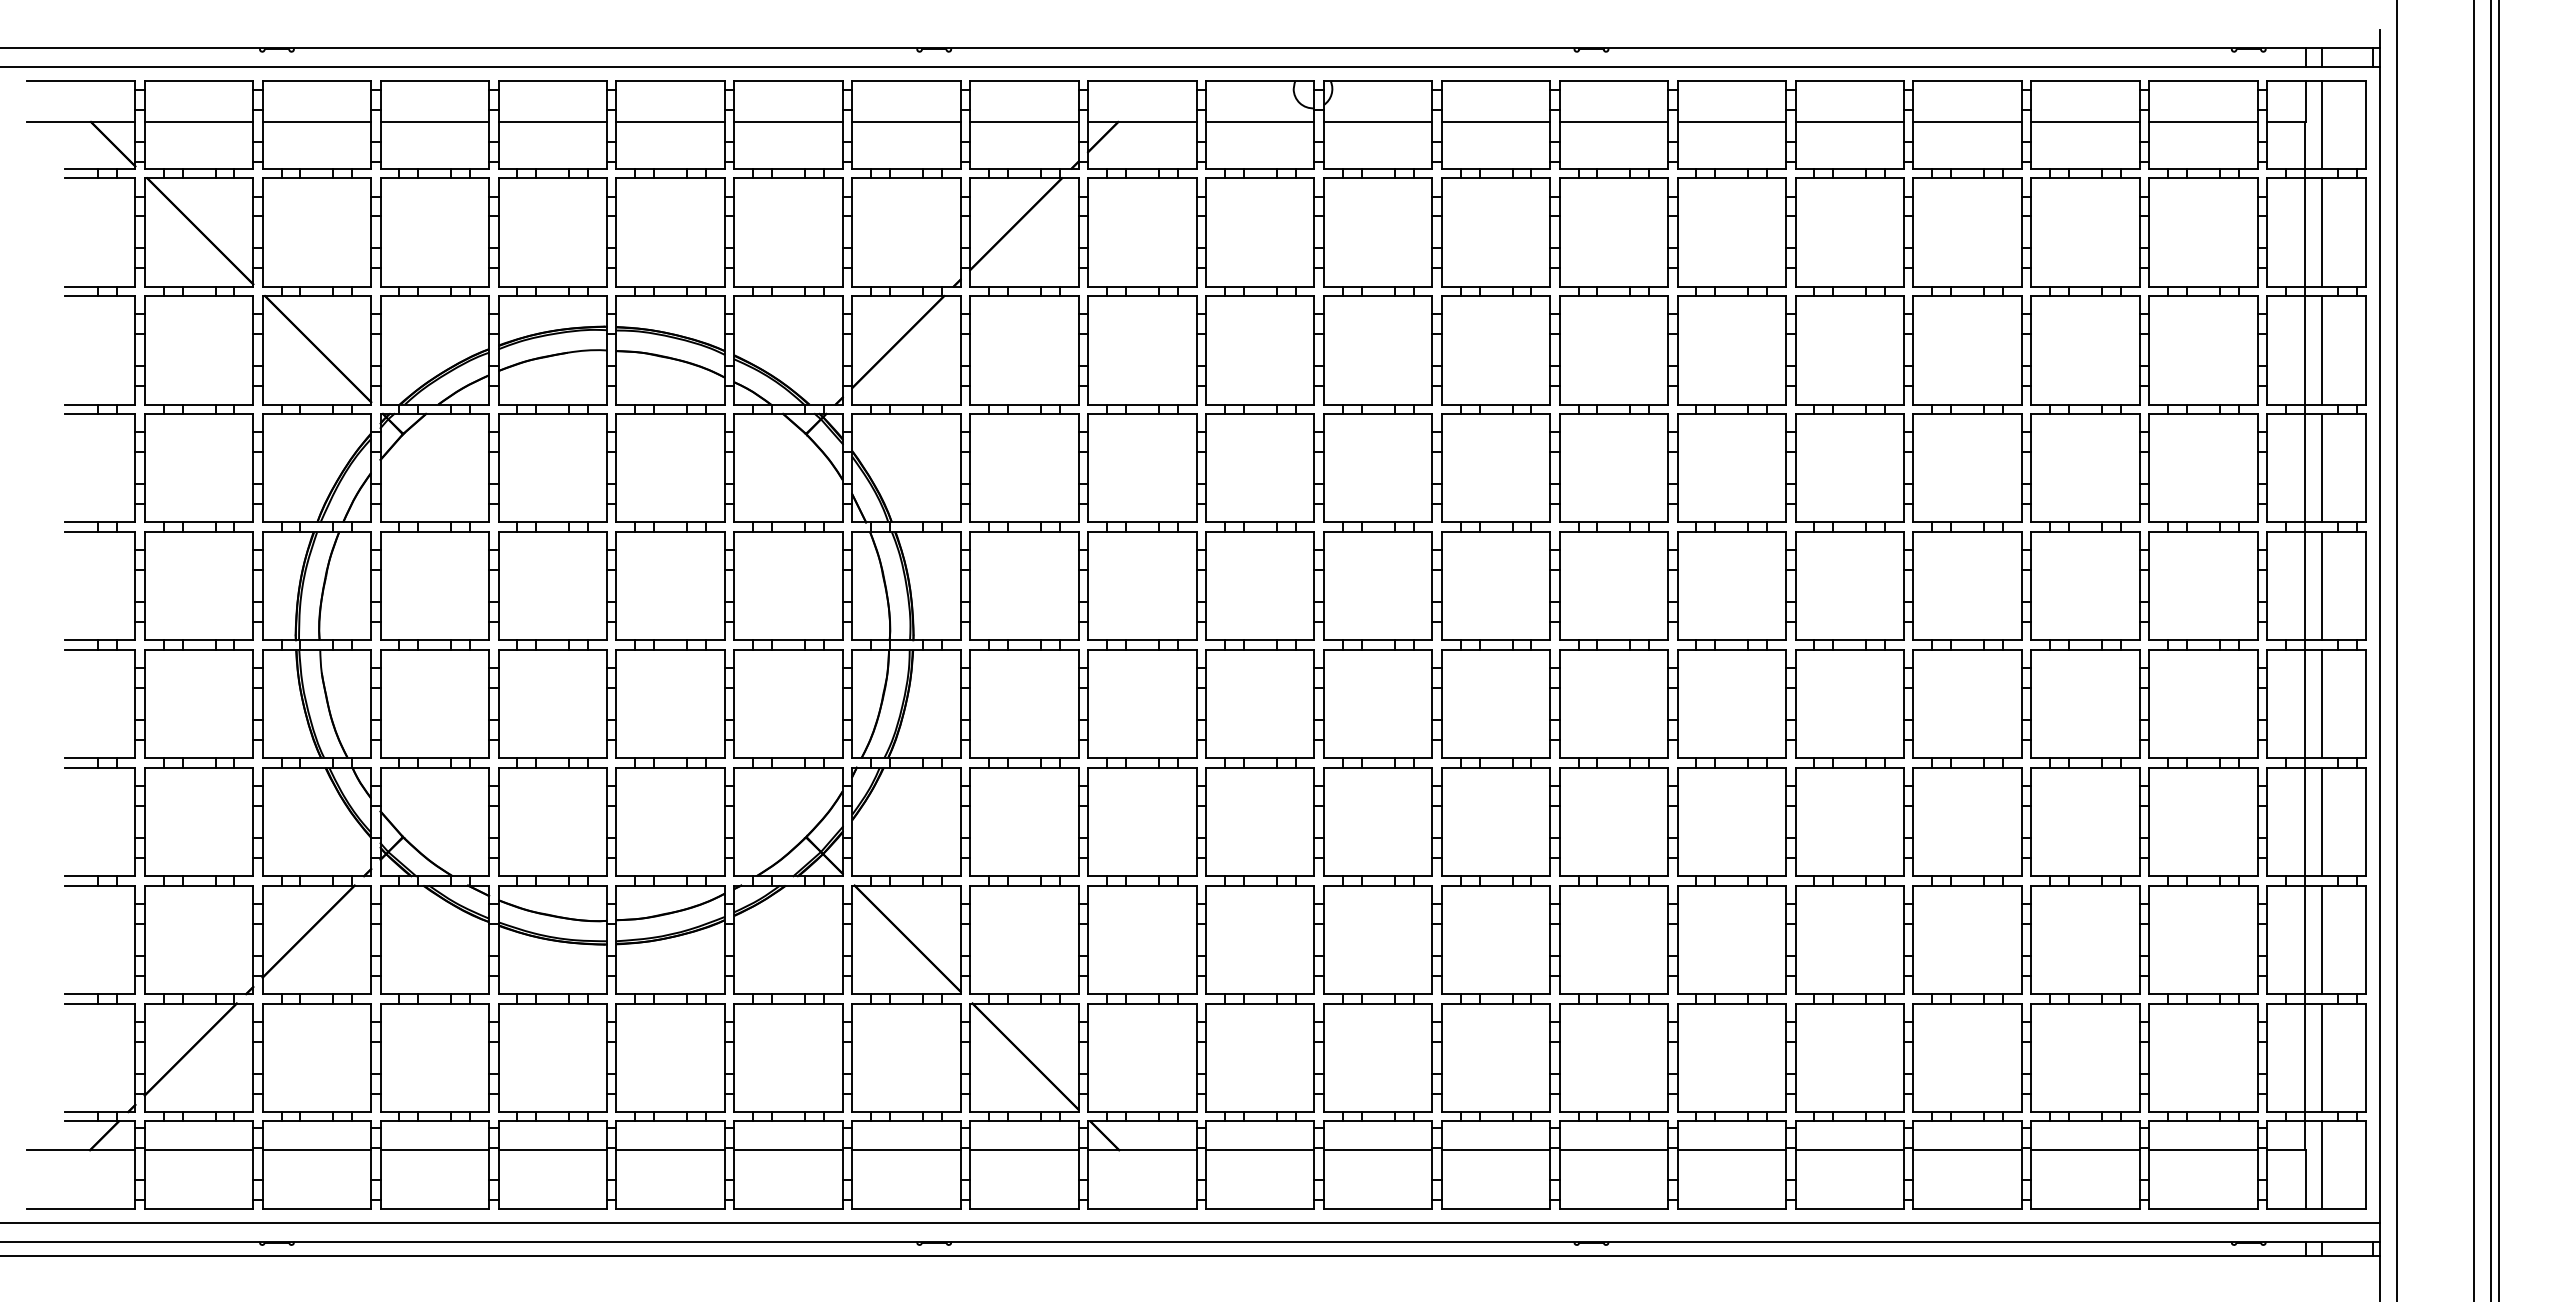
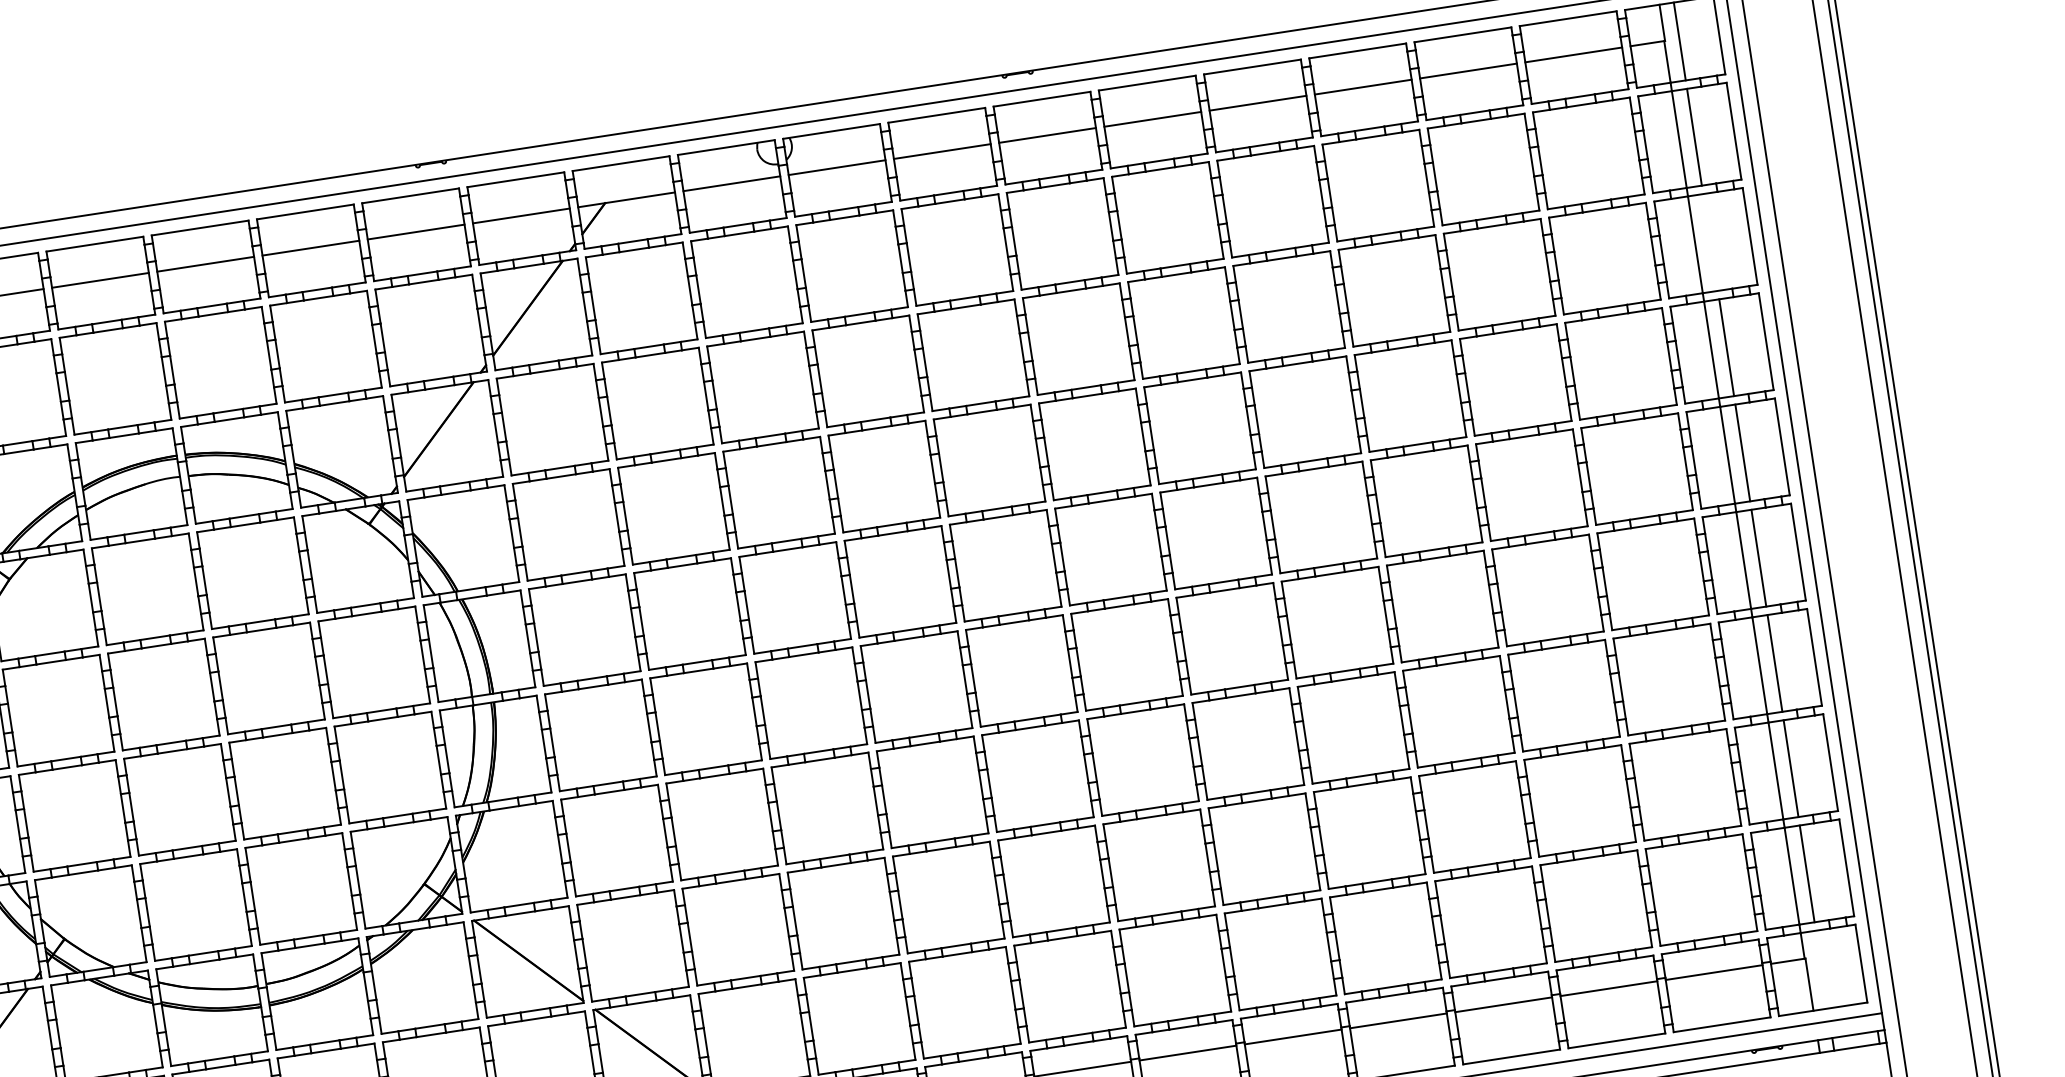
line: (2321, 350) -> (1710, 242), removed
line: (2321, 1164) -> (1821, 969), removed

